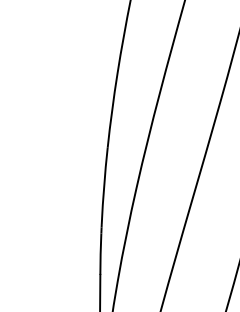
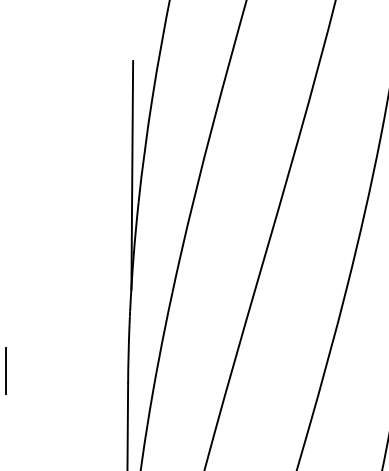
line: (103, 128) -> (132, 175), added
line: (14, 265) -> (5, 370), added

